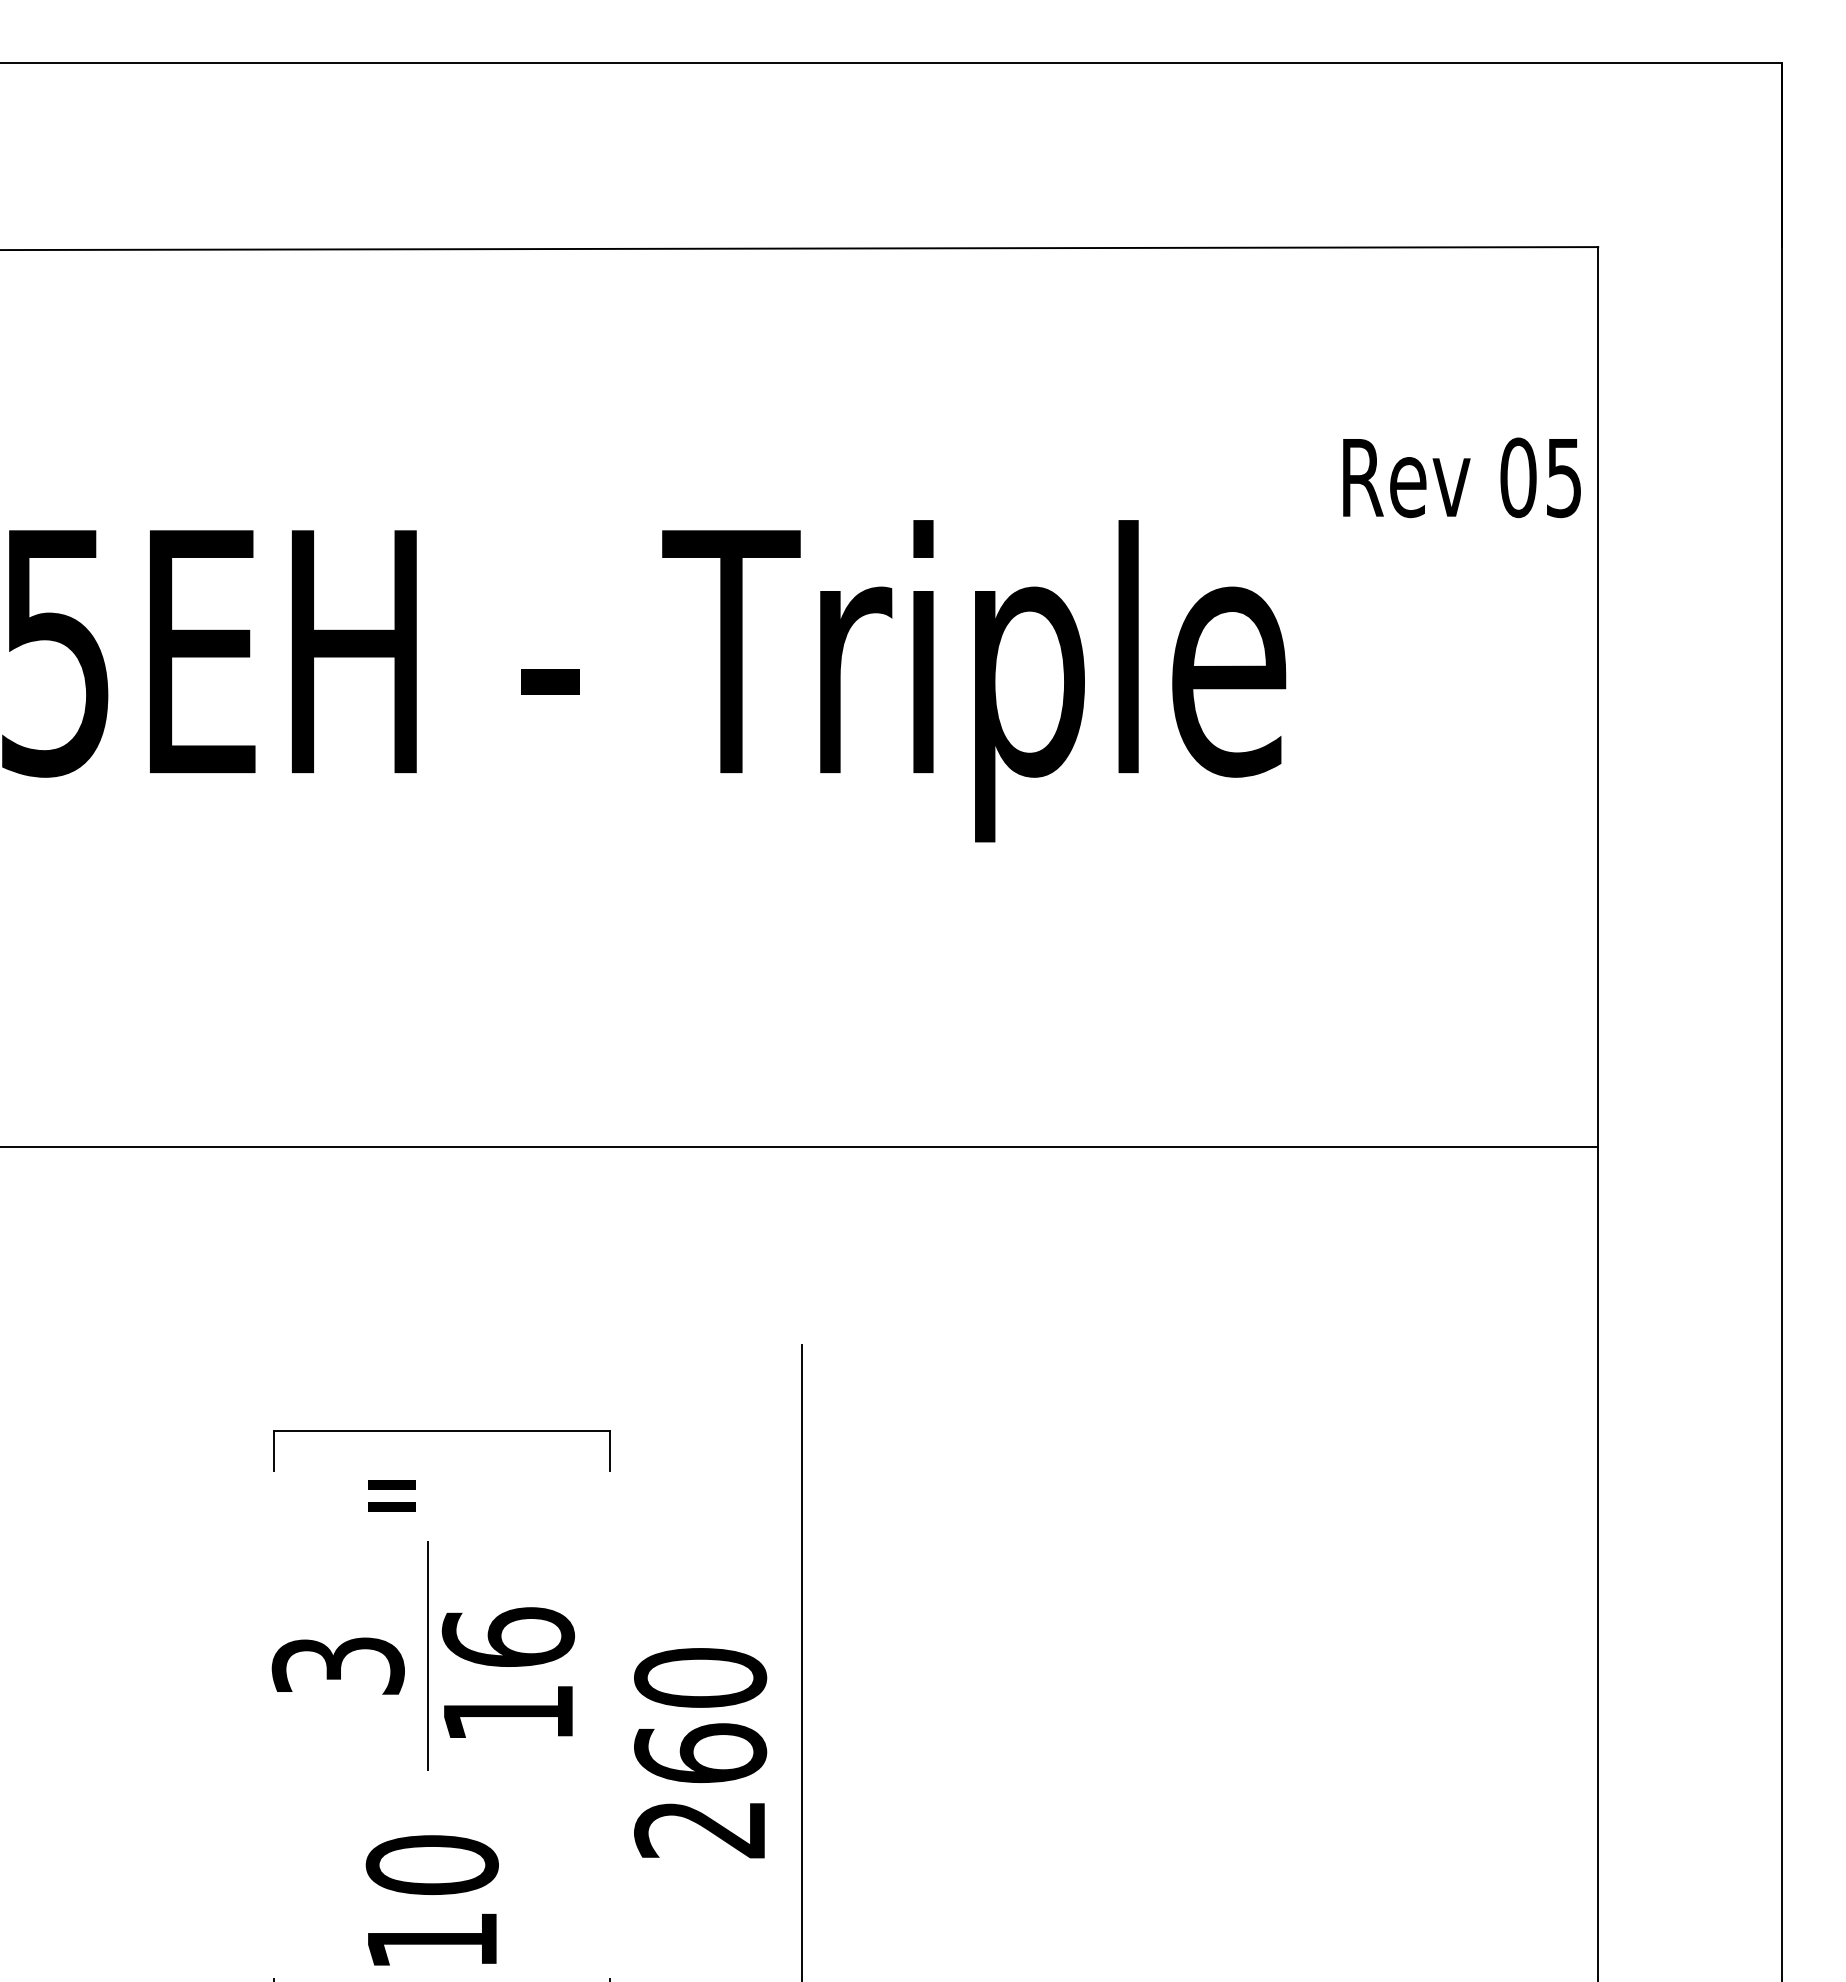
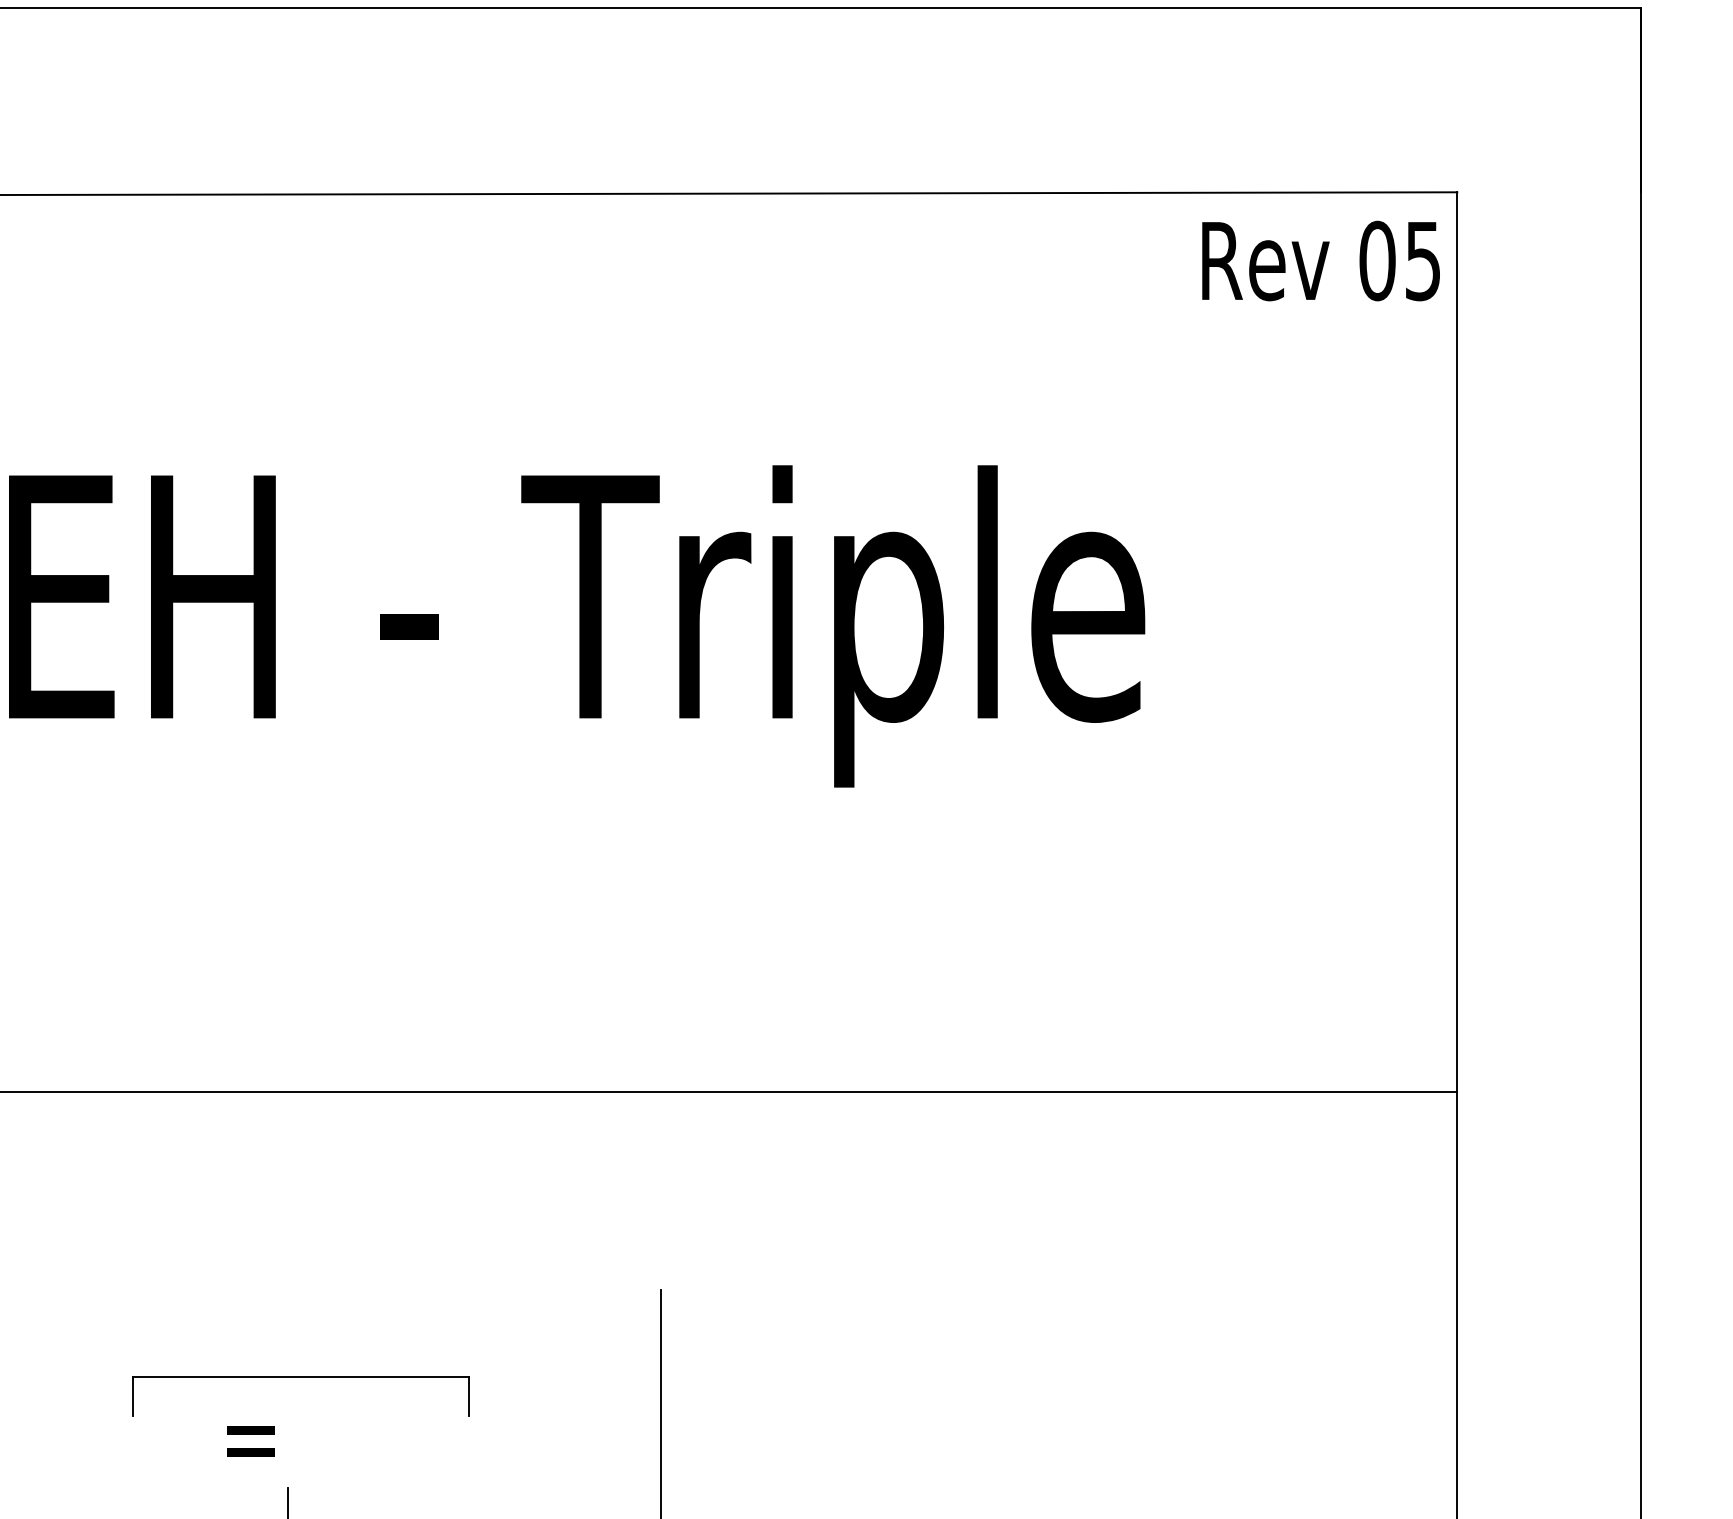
text: (1461, 477) -> (1320, 260), moved

